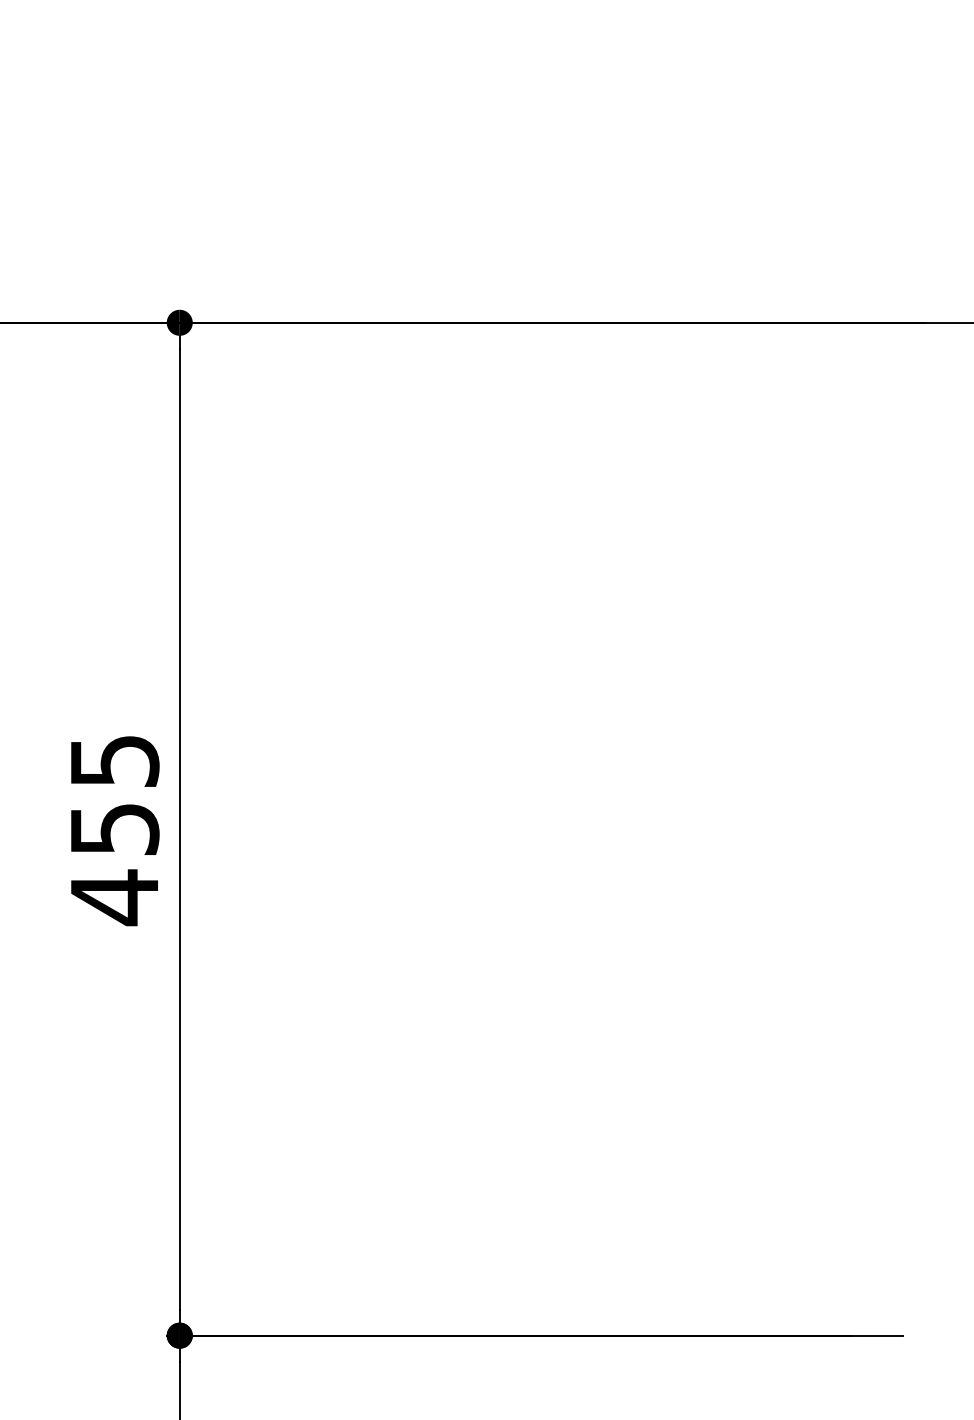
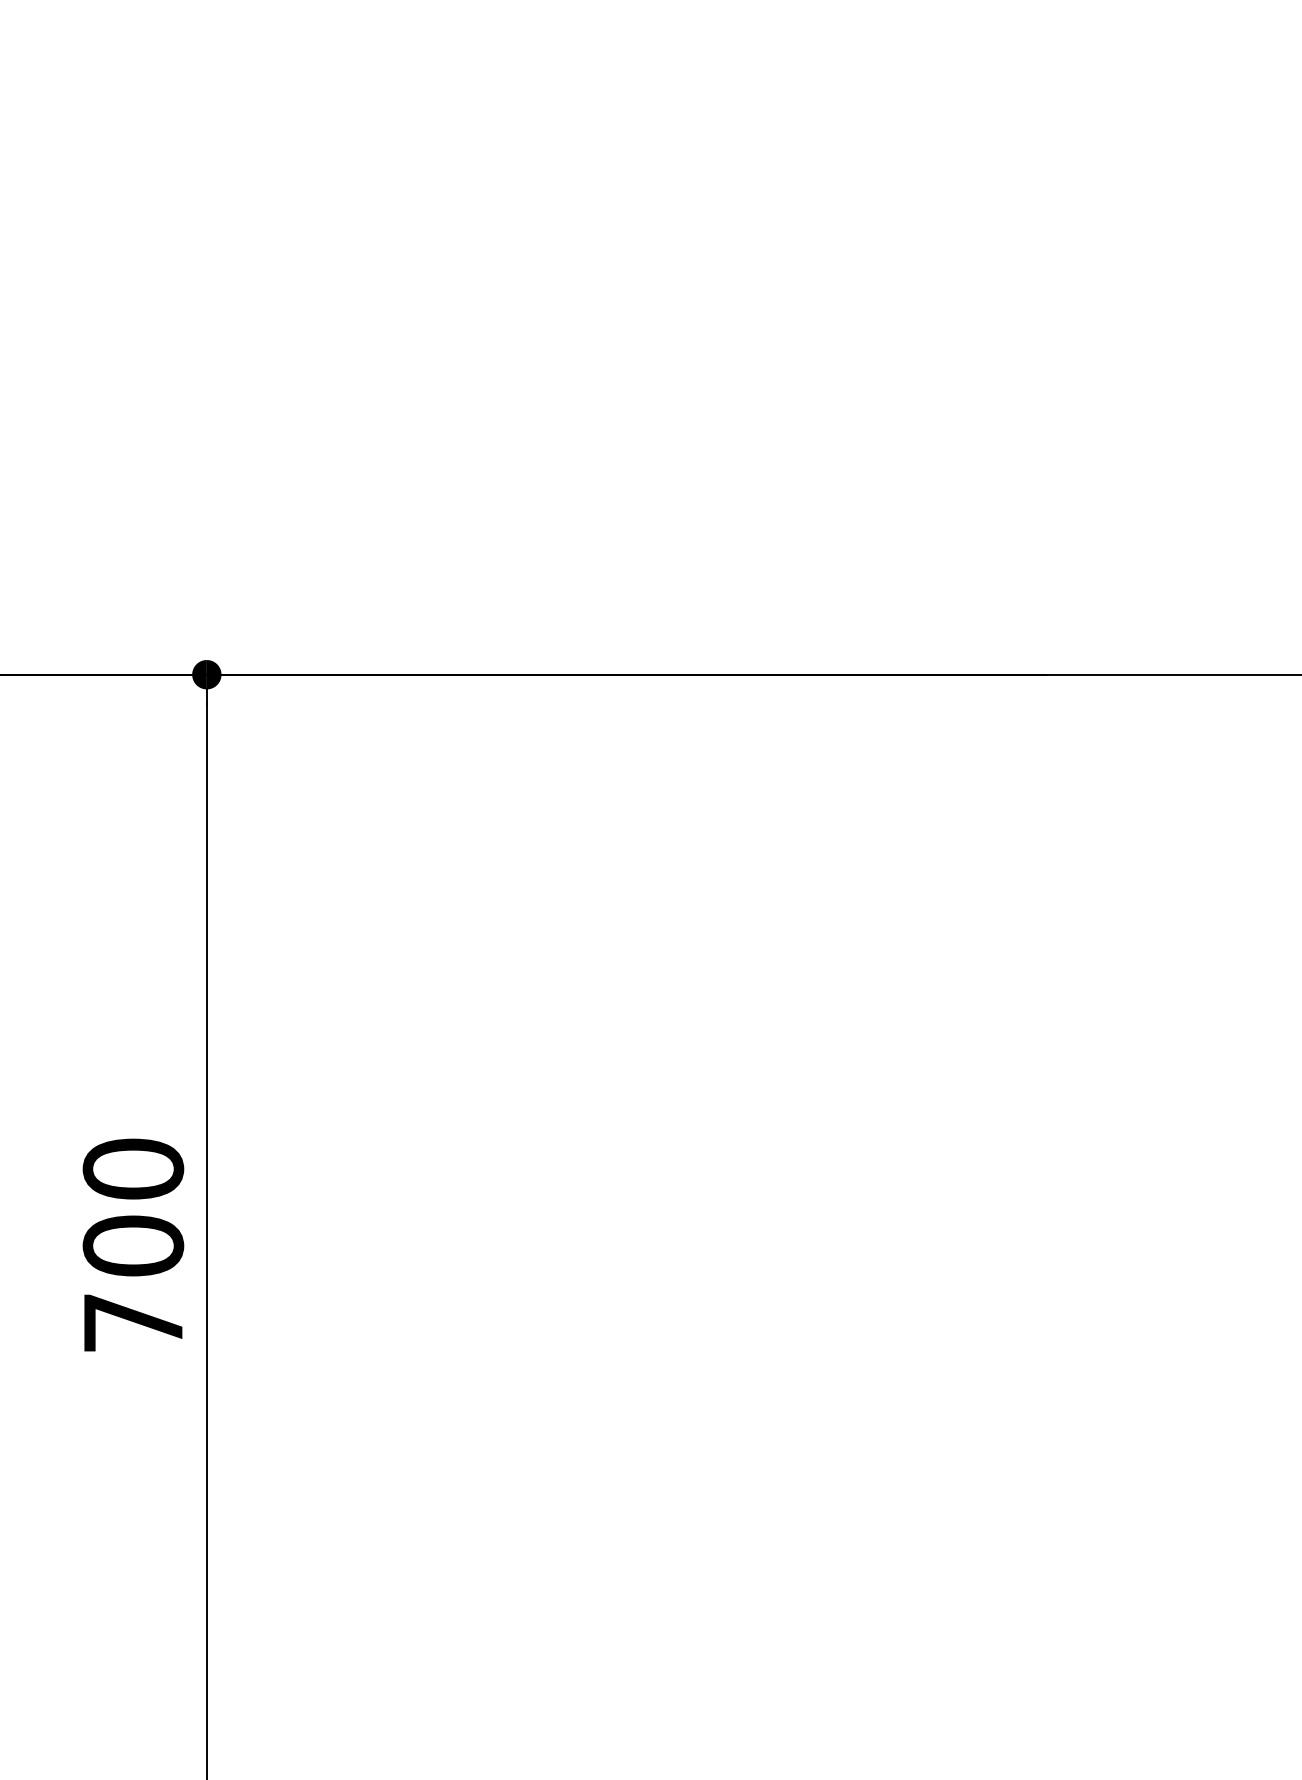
text: (114, 829) -> (133, 1246), 455 -> 700

